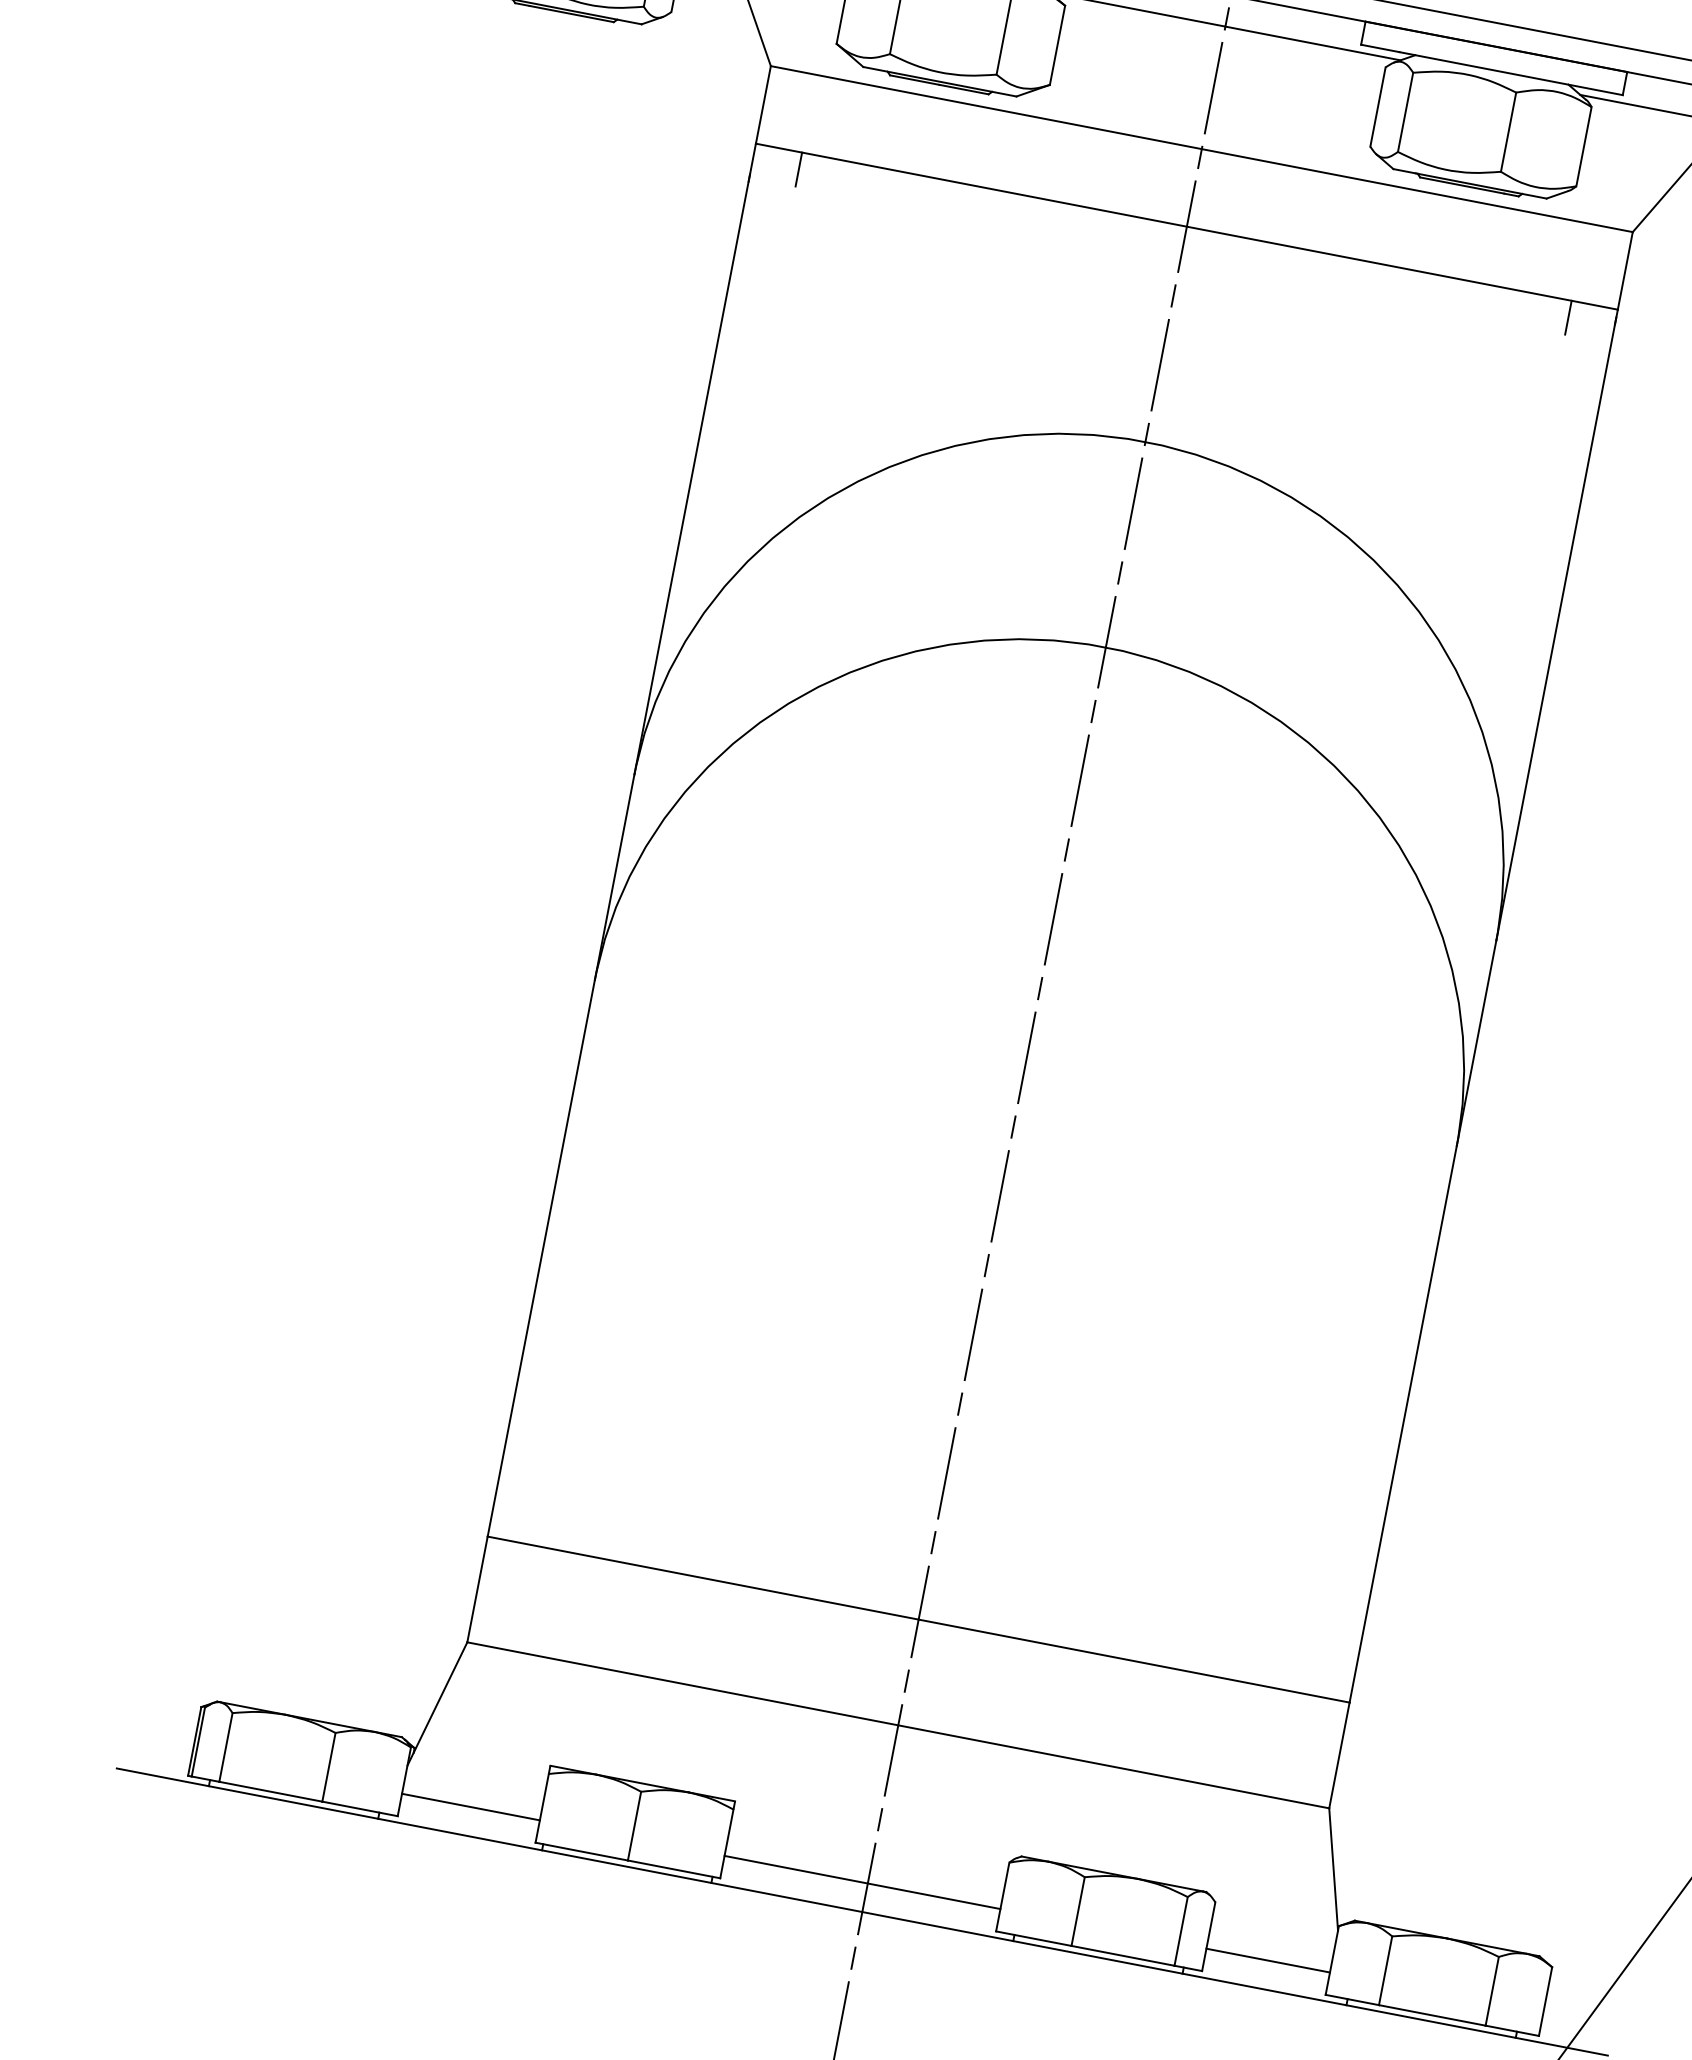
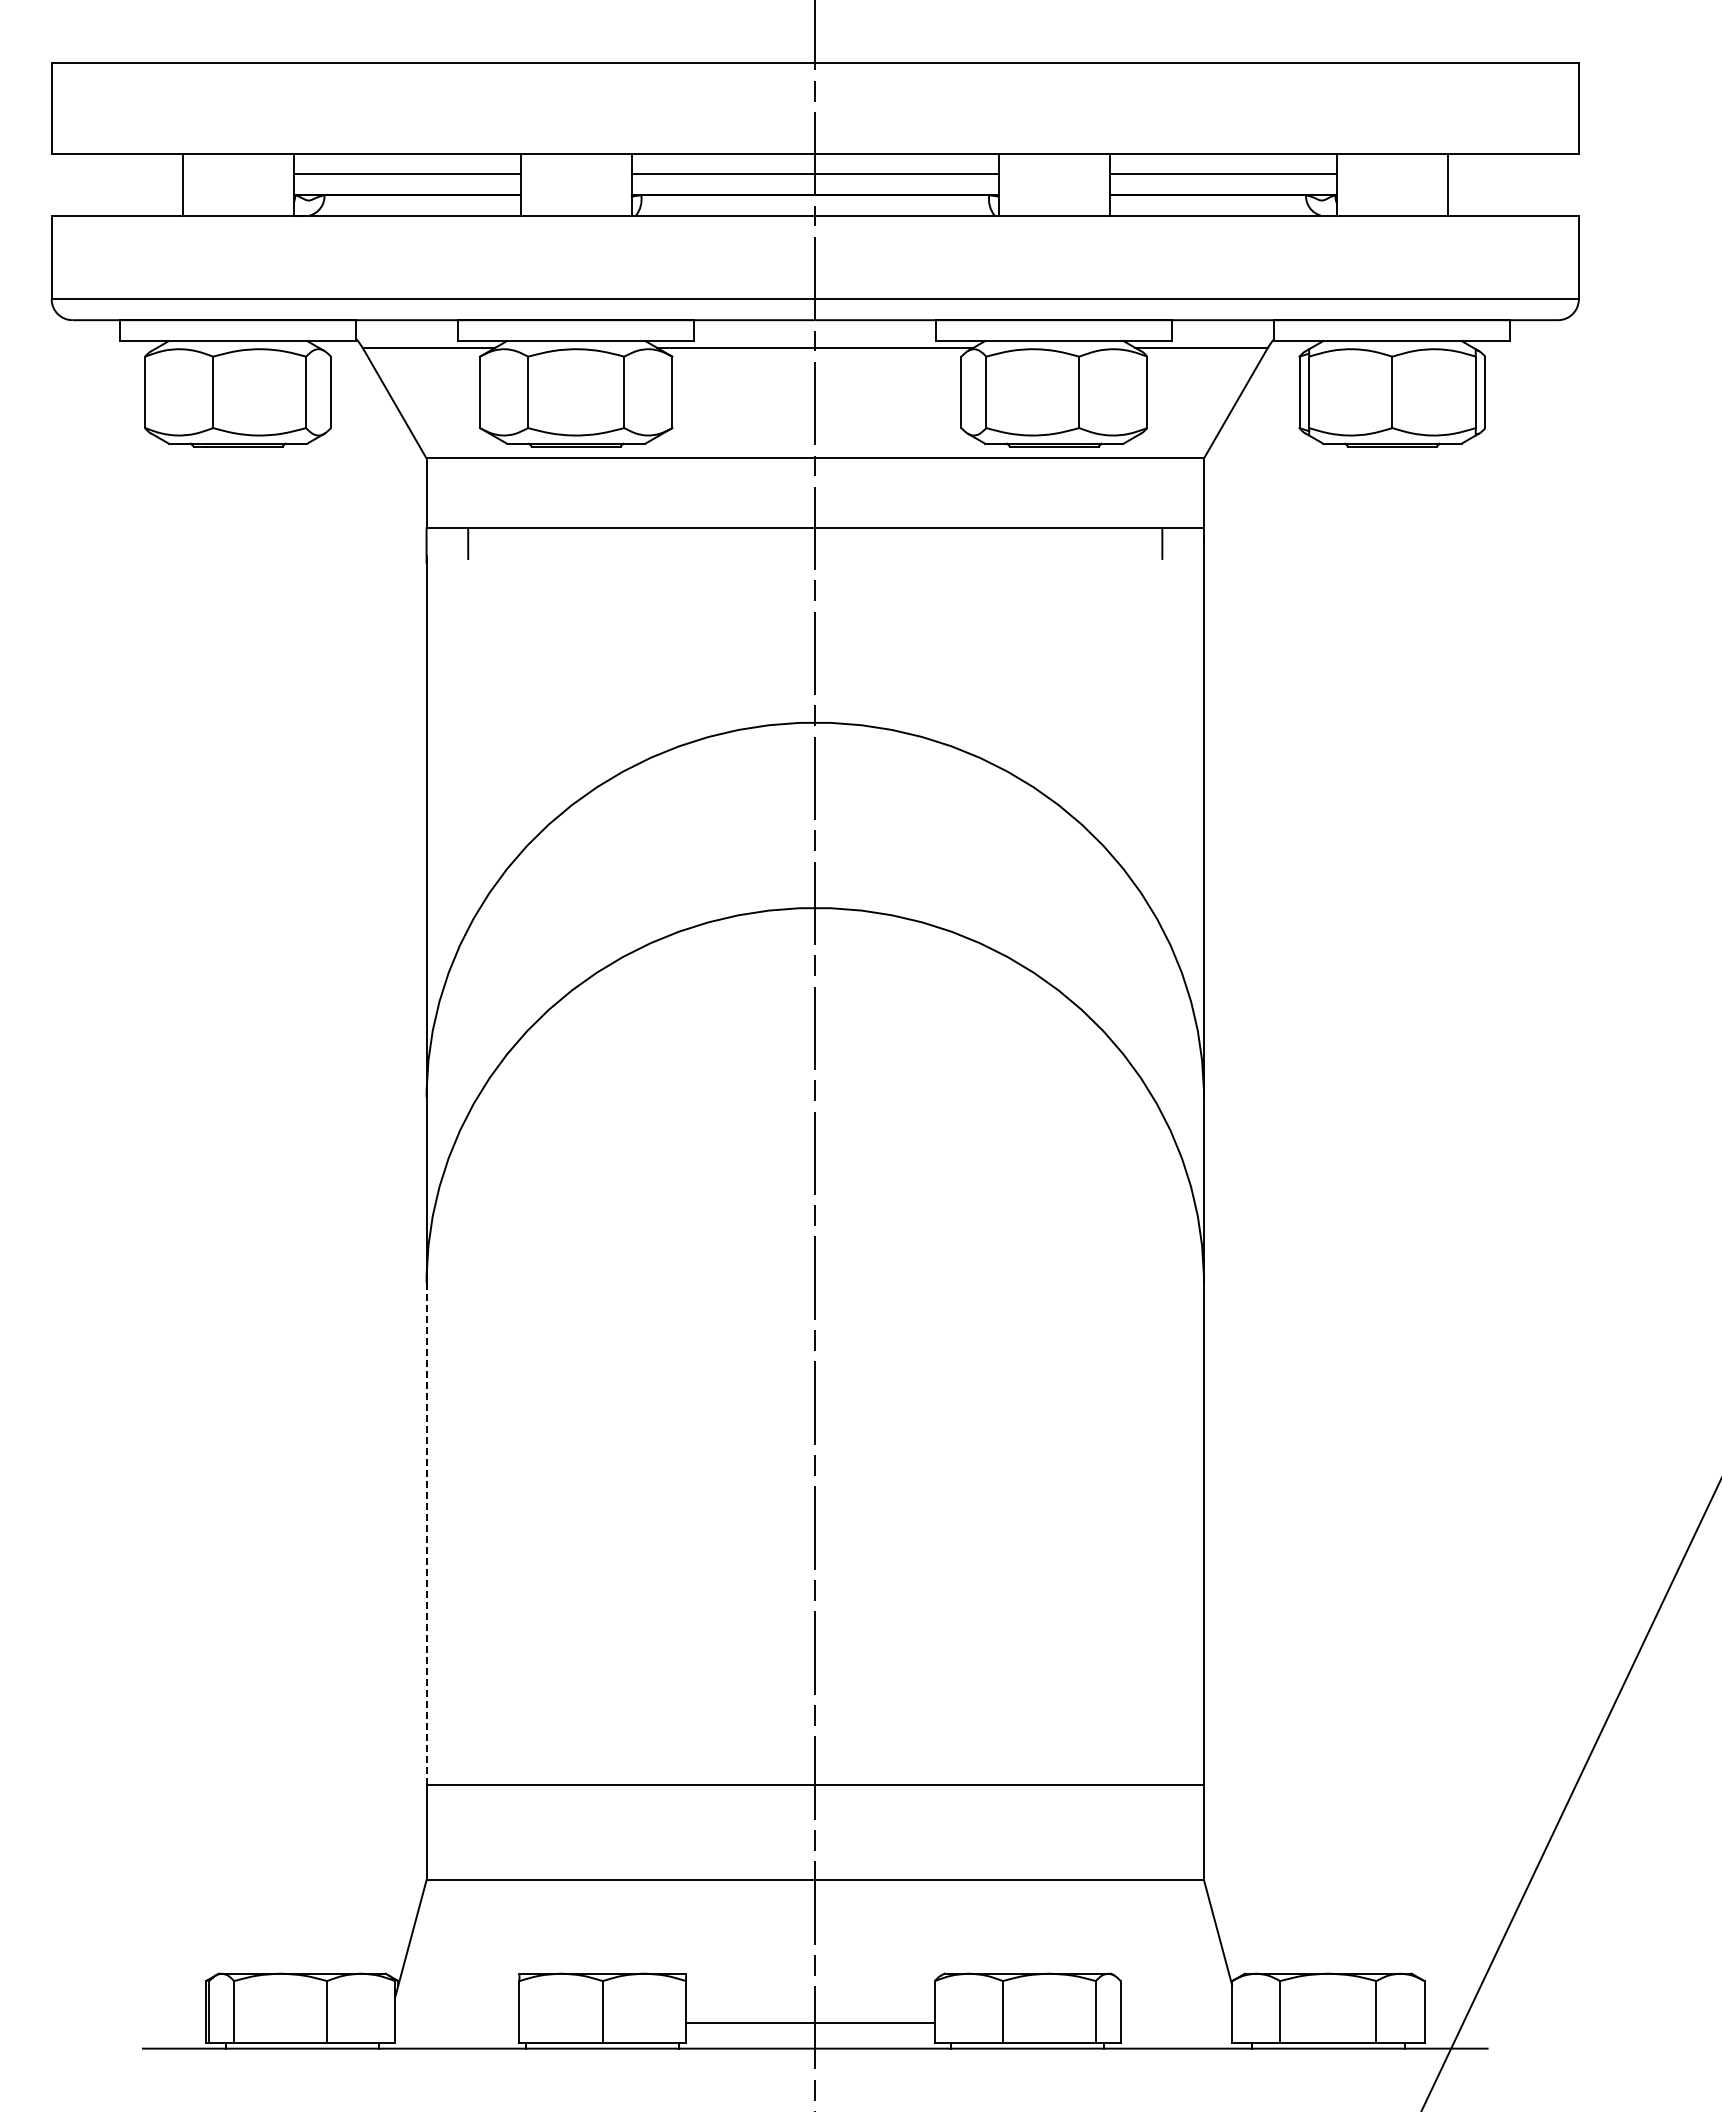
line: (541, 1259) -> (426, 1534), solid -> dashed
line: (471, 1806) -> (457, 2022), removed
line: (1268, 1960) -> (1176, 2022), removed

